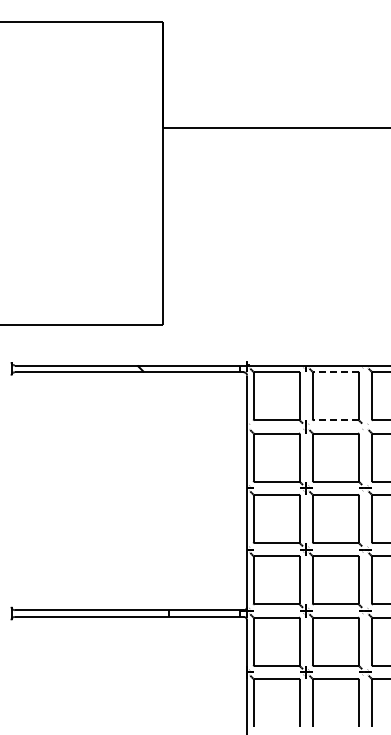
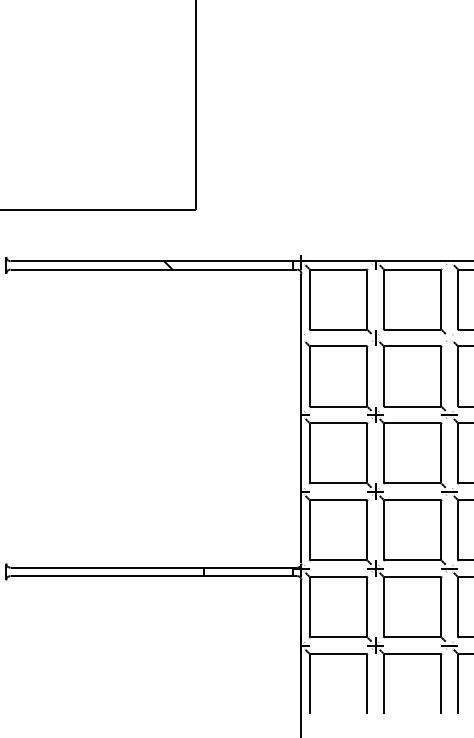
line: (335, 372) -> (412, 269), dashed -> solid
line: (335, 420) -> (412, 330), dashed -> solid

